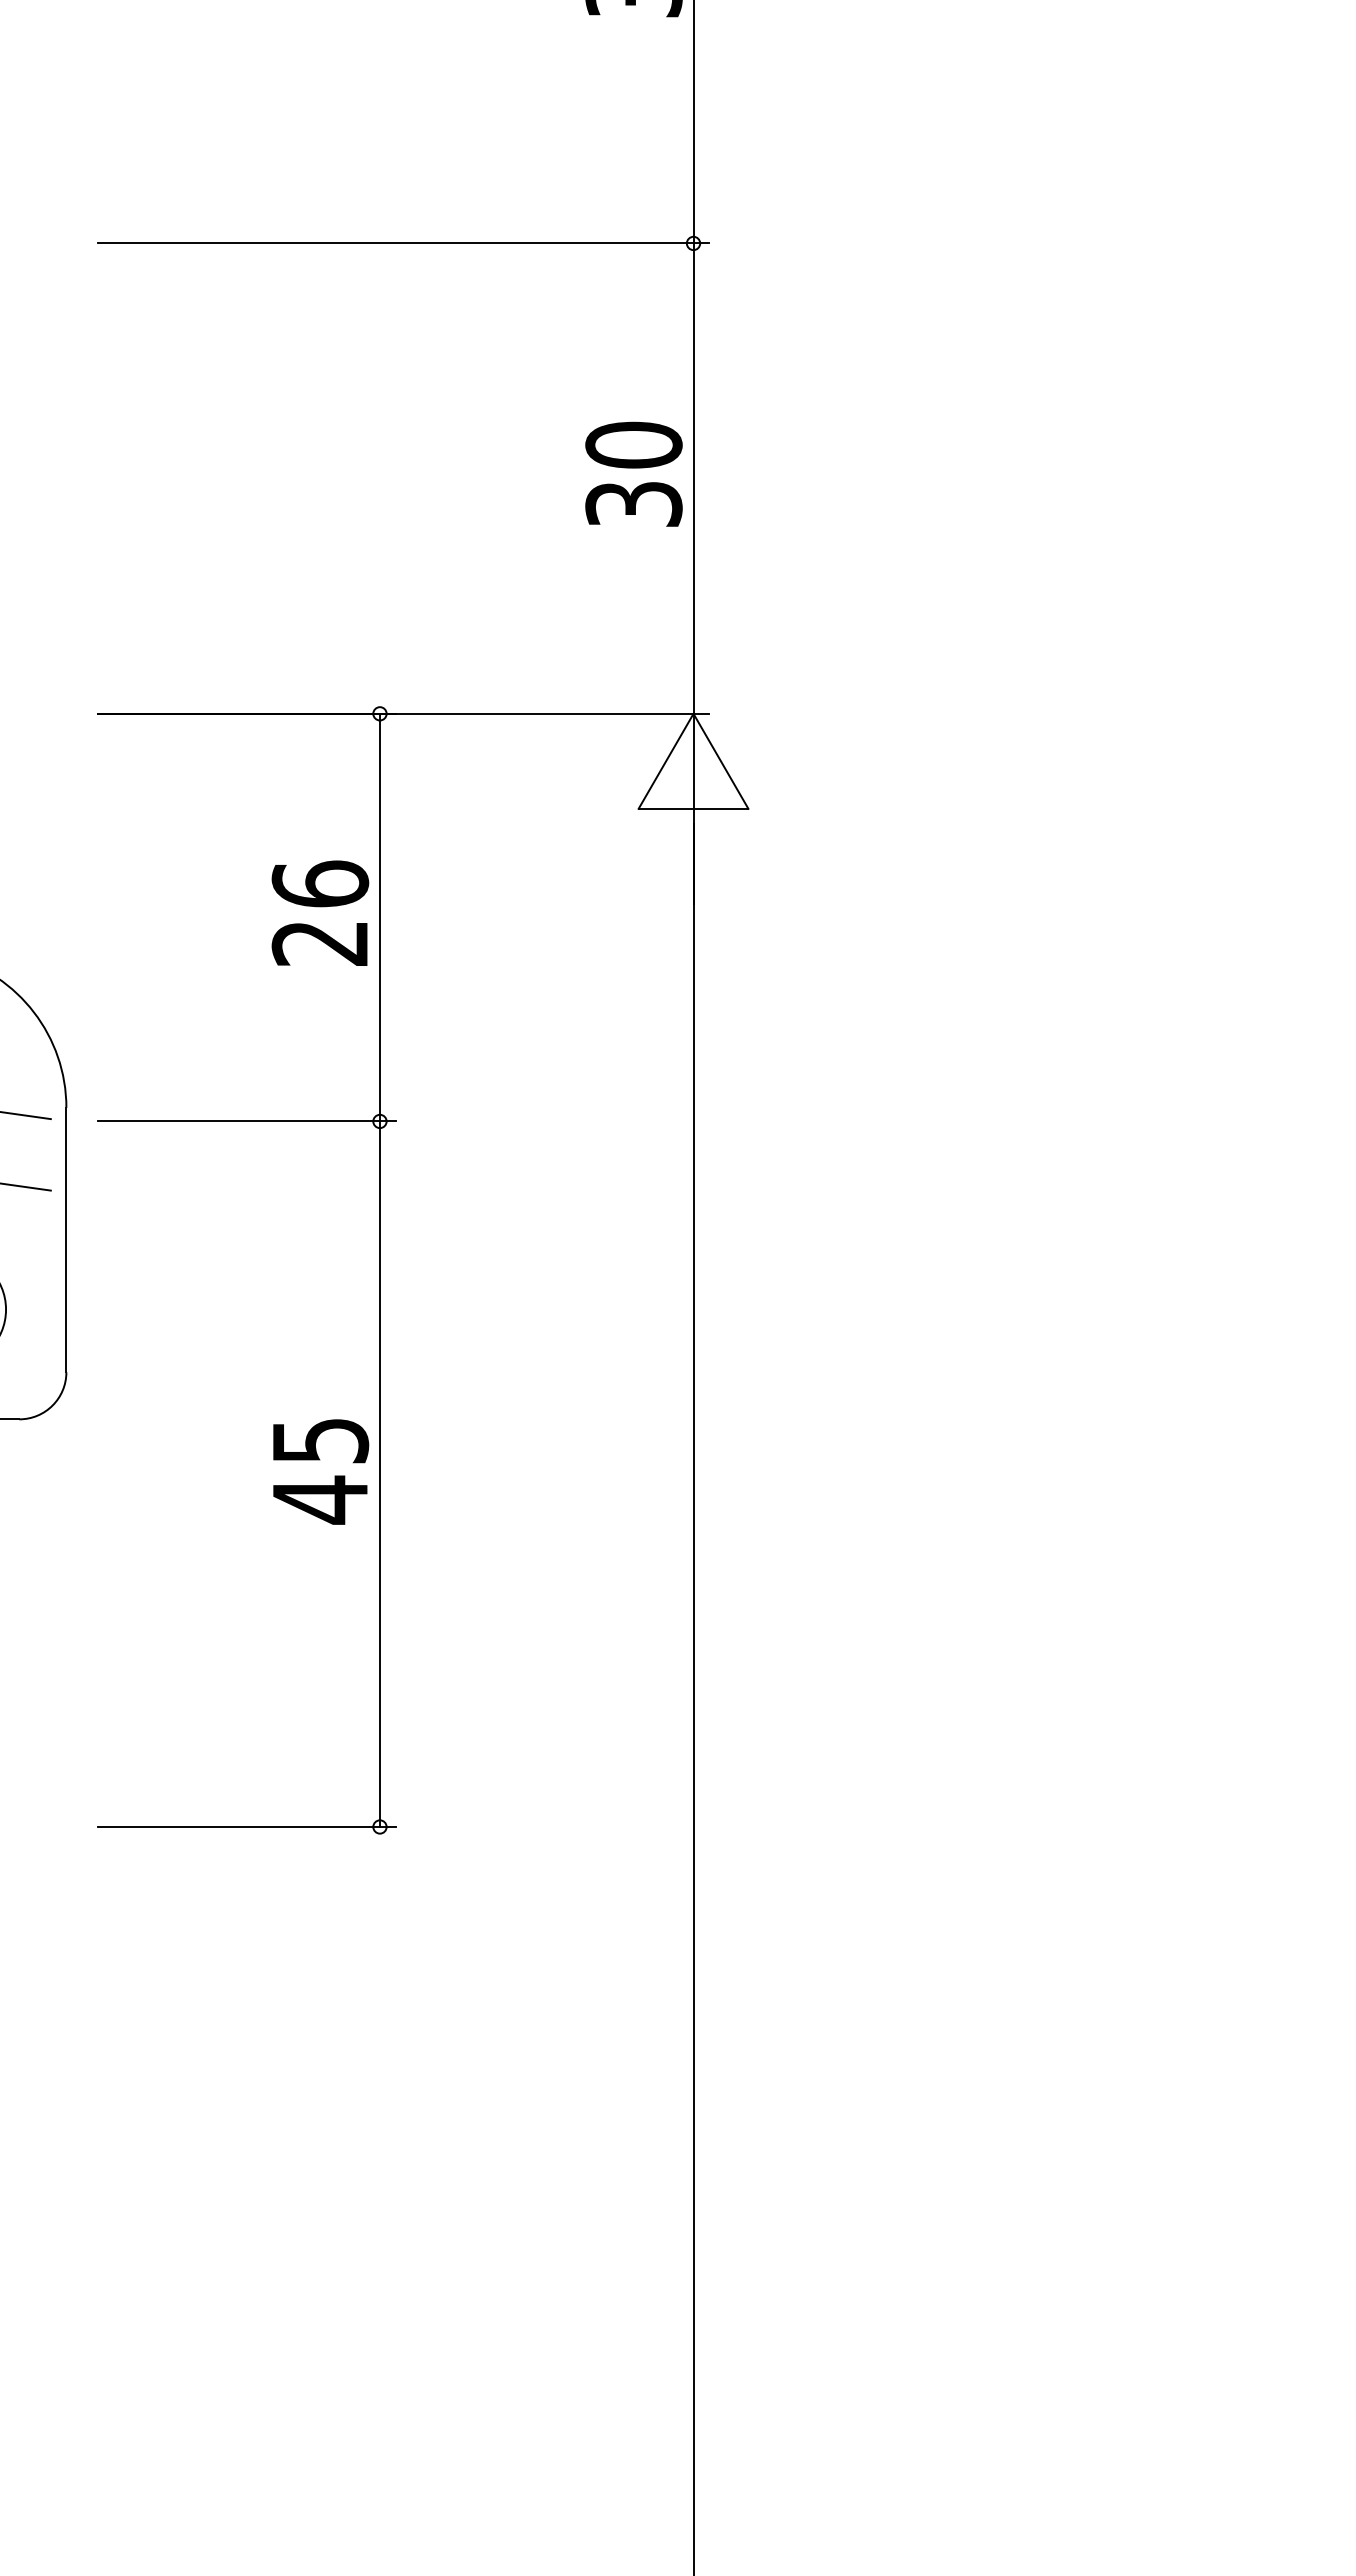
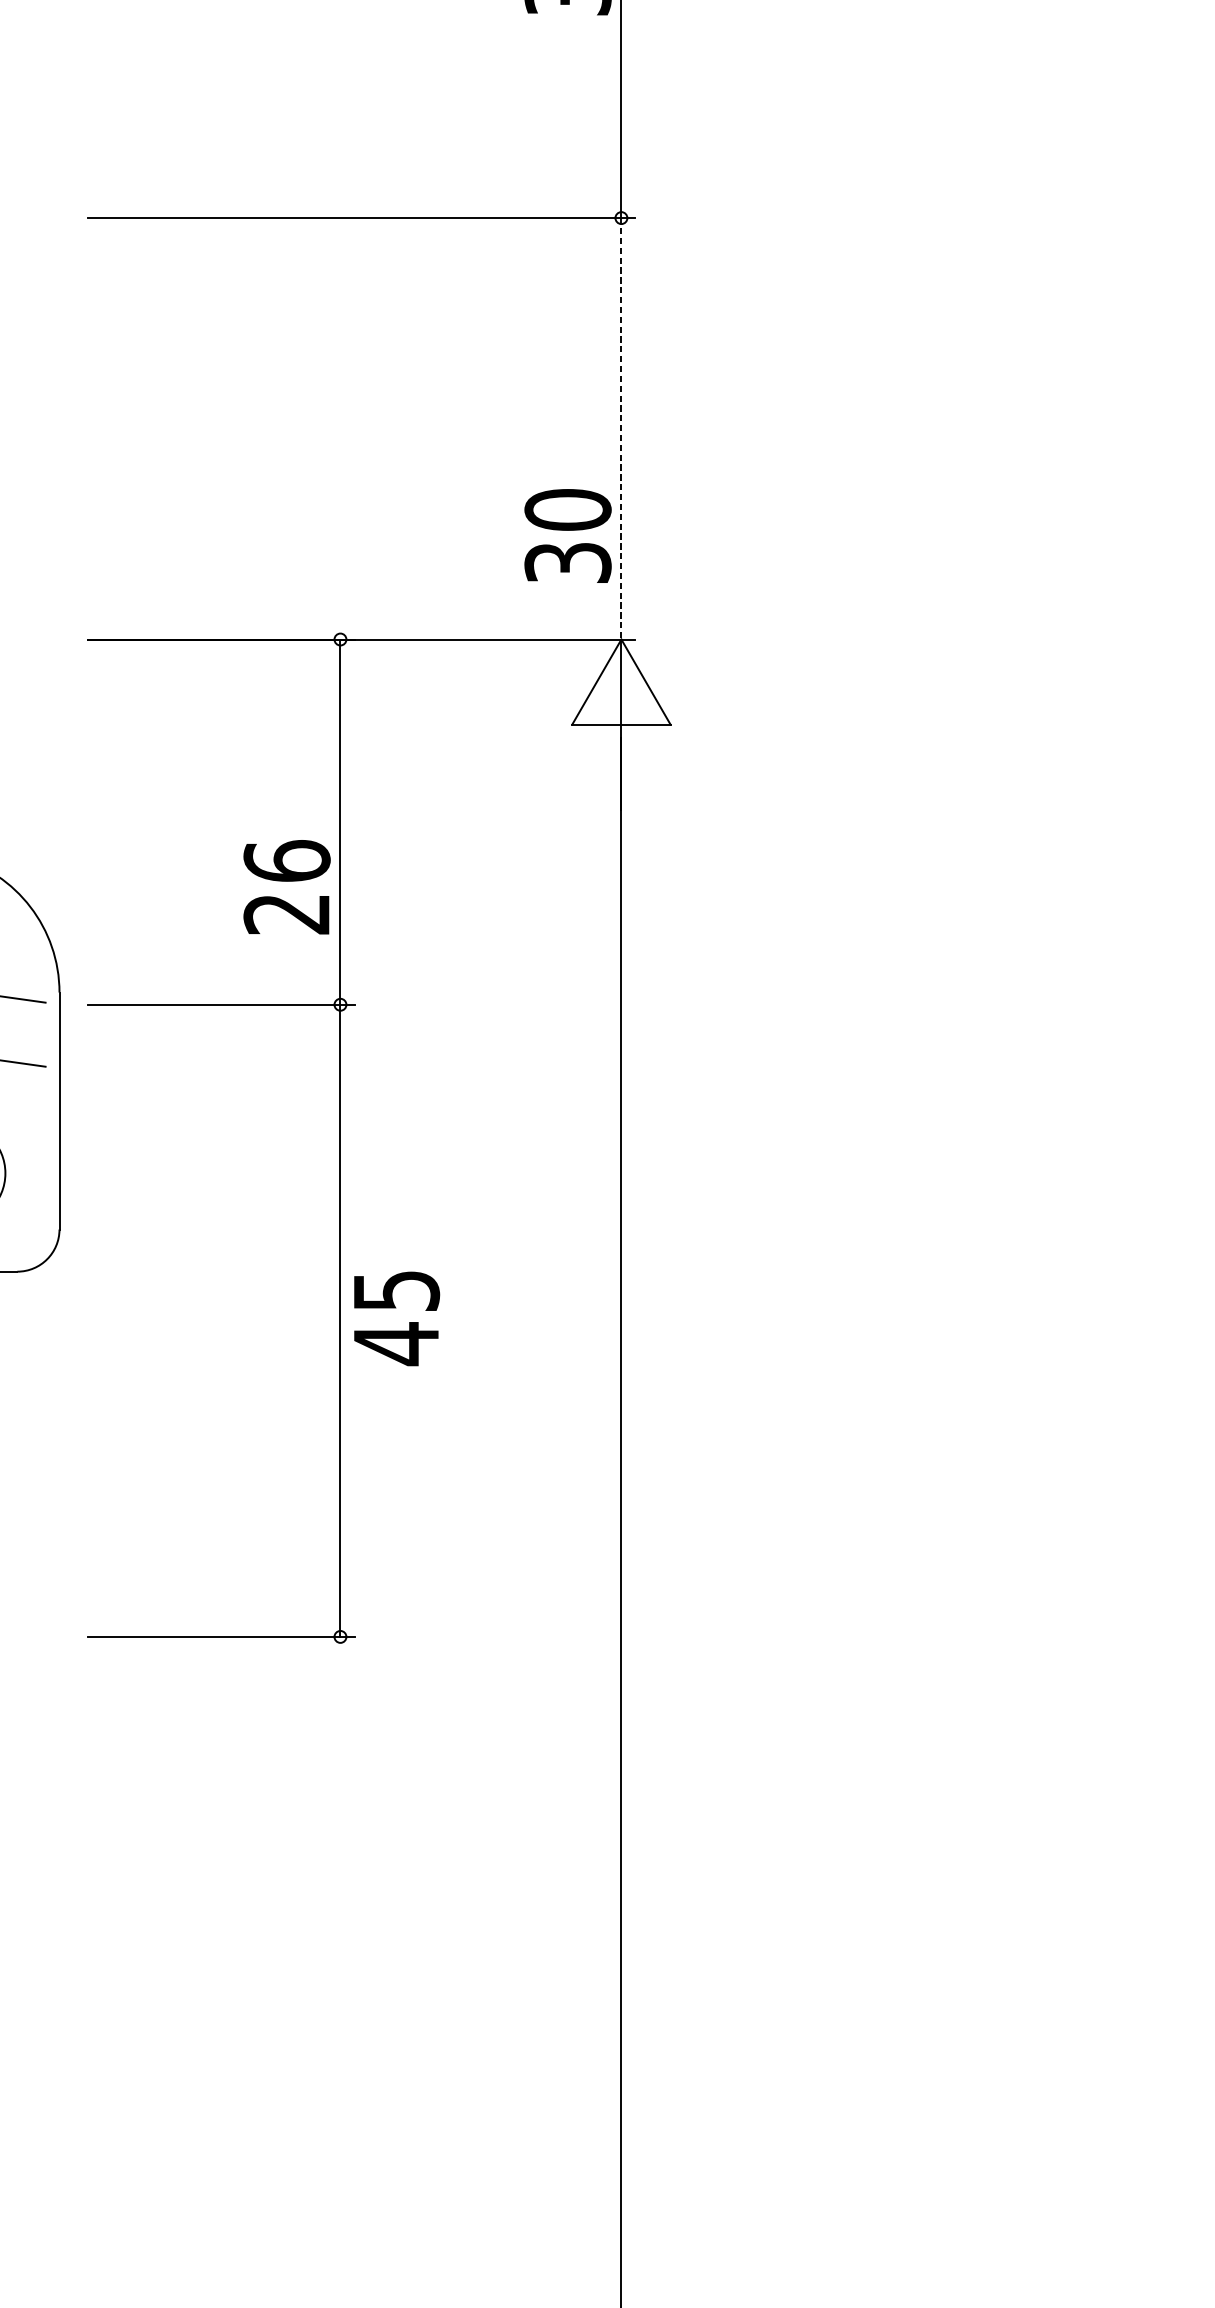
text: (633, 473) -> (567, 535), moved
line: (693, 479) -> (621, 429), solid -> dashed
text: (320, 912) -> (287, 886), moved
text: (321, 1471) -> (397, 1318), moved

